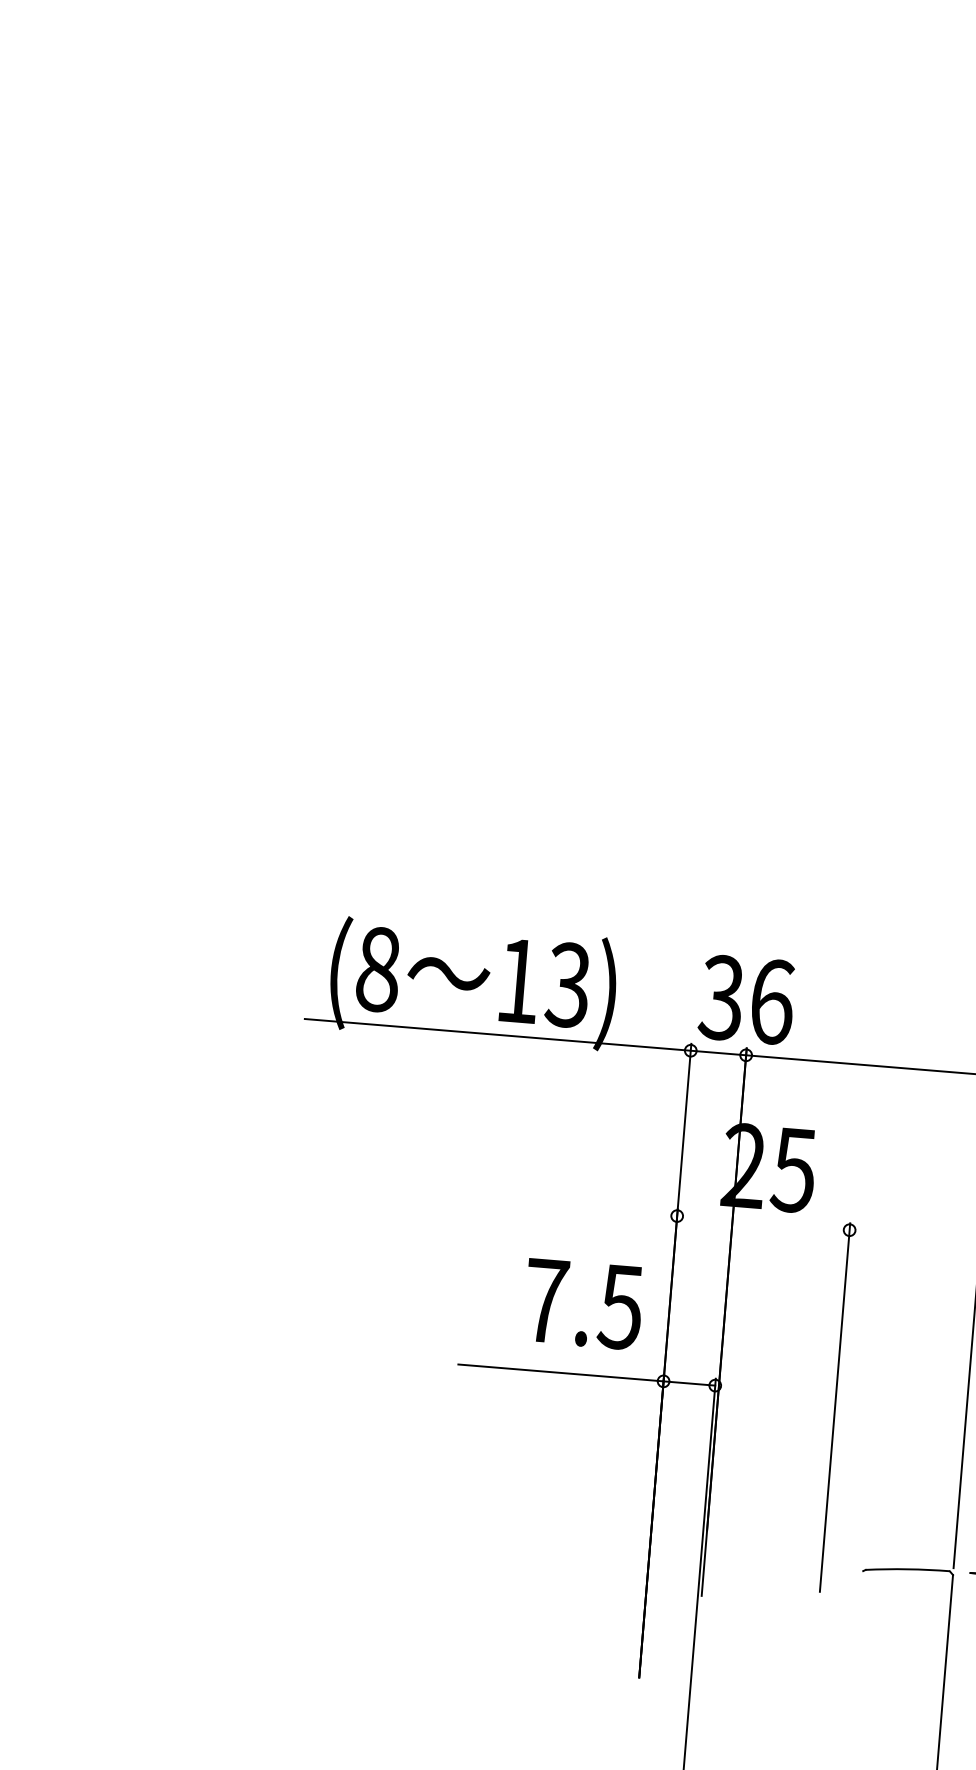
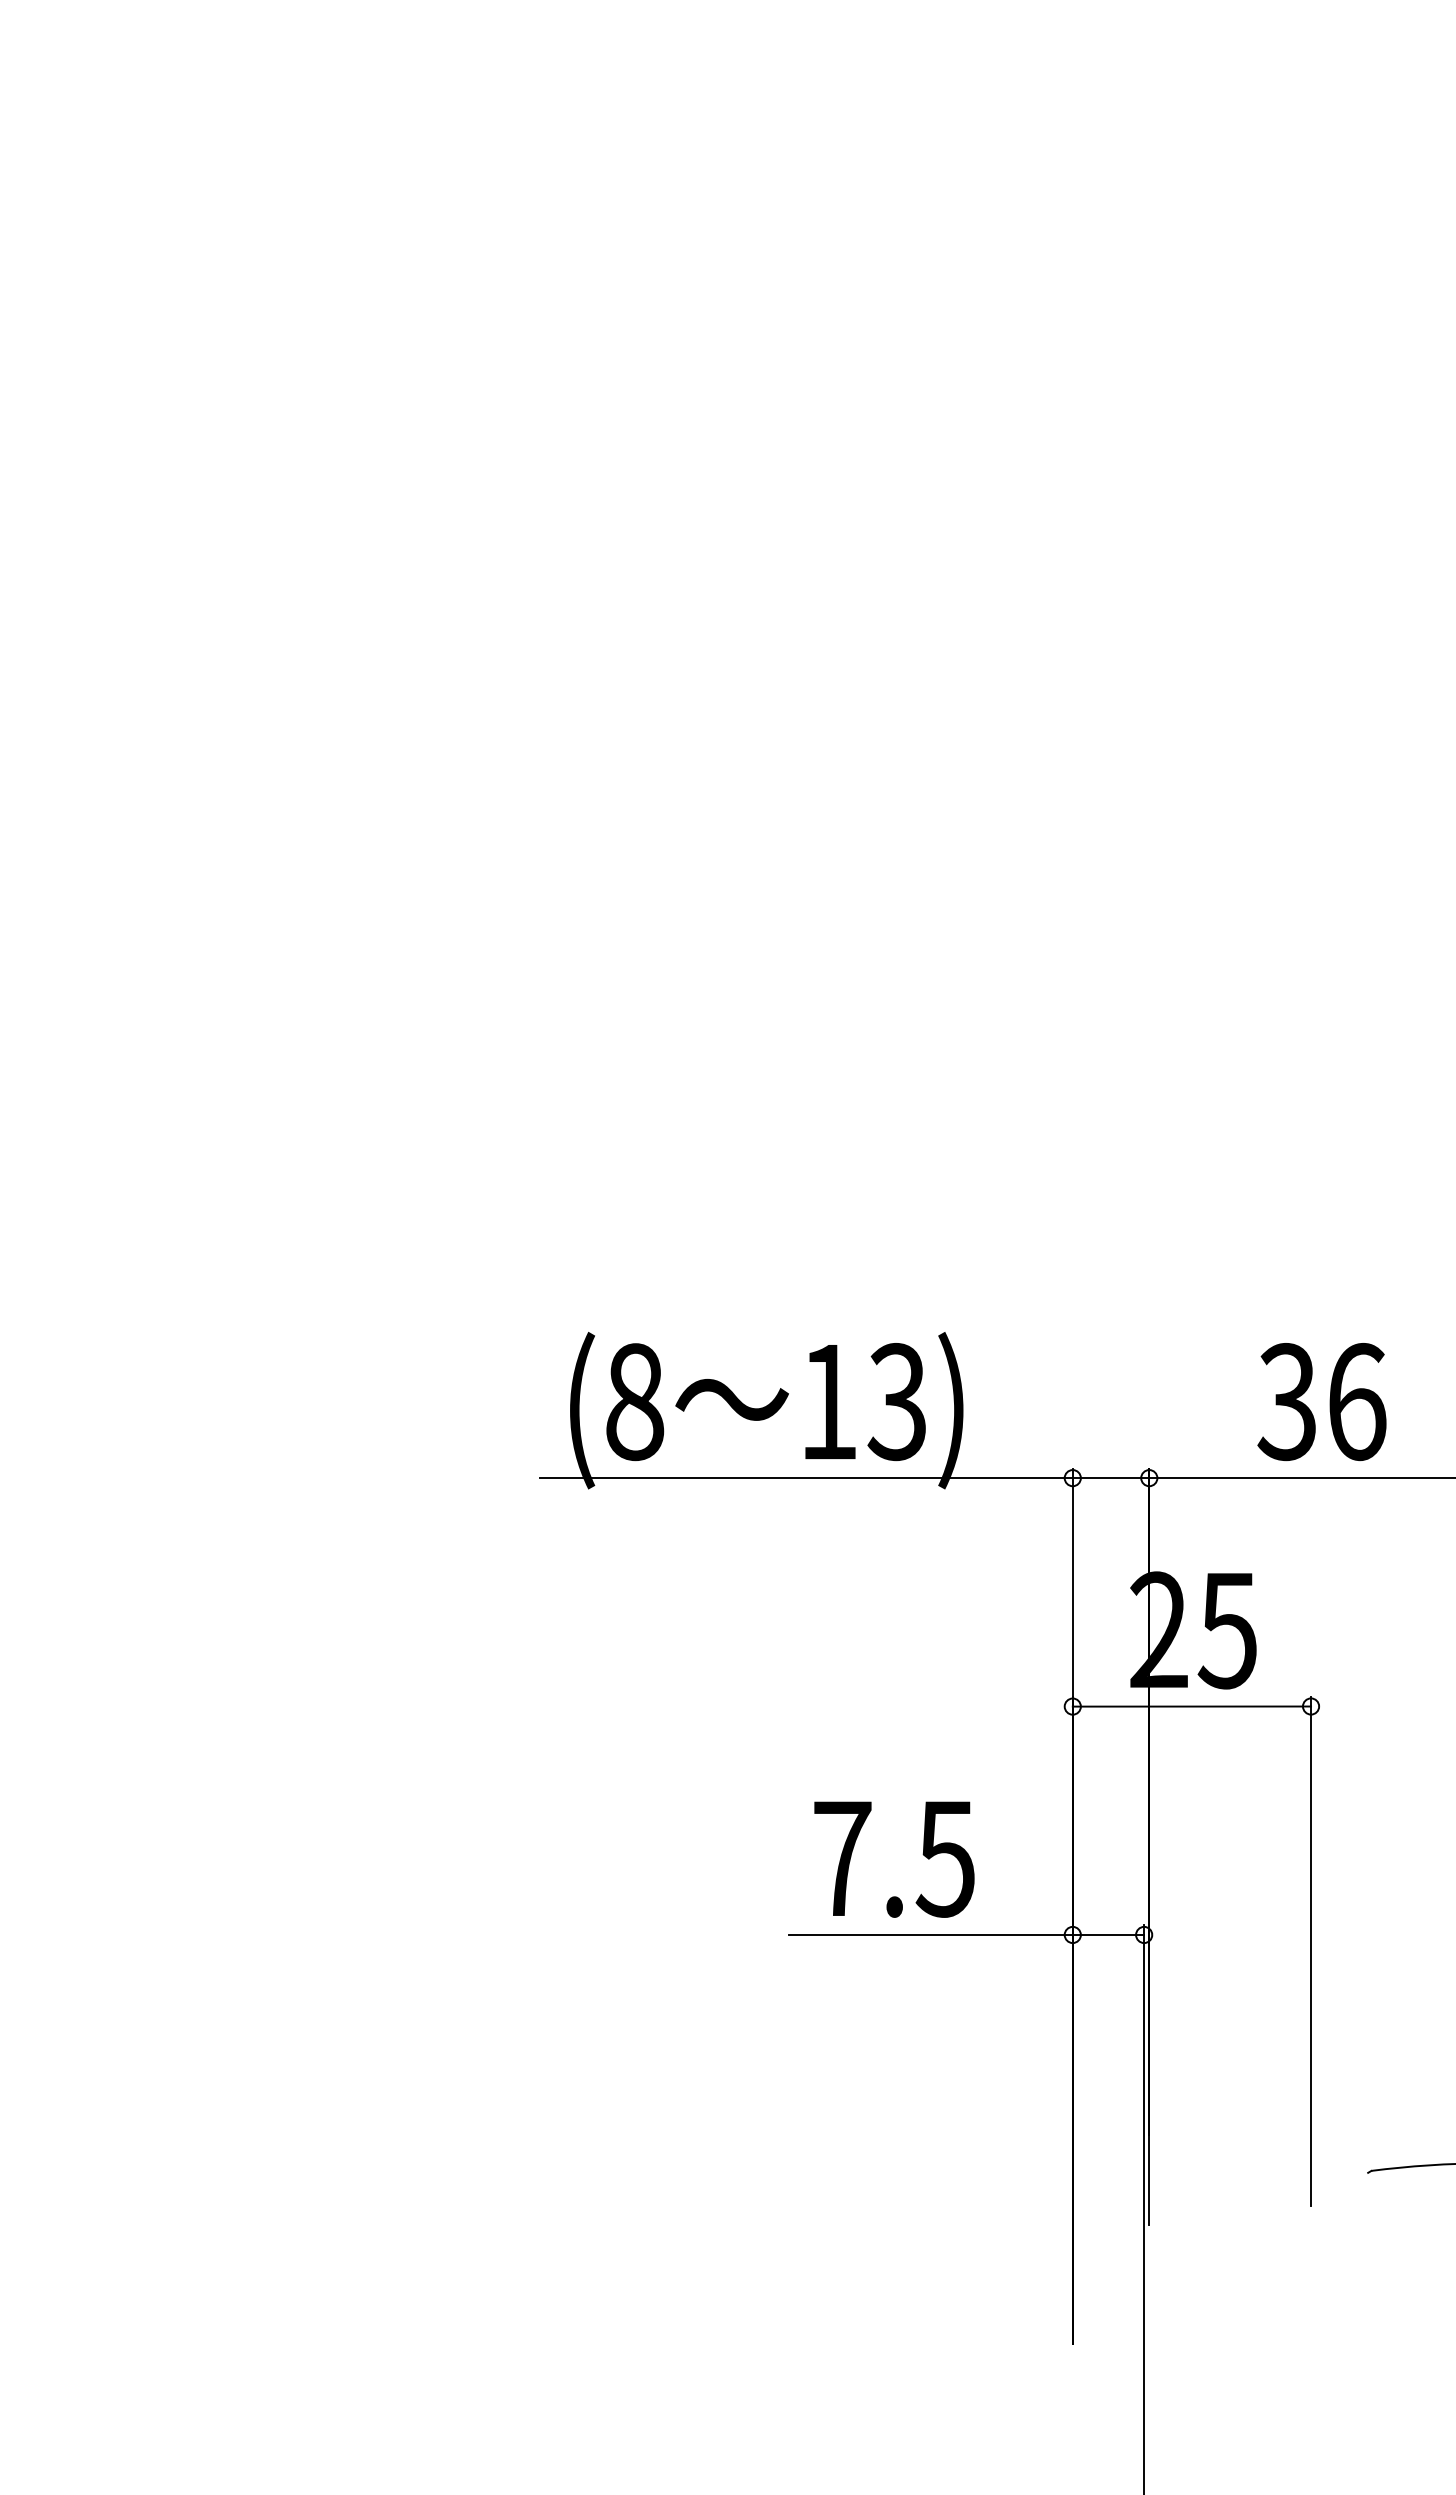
text: (746, 1000) -> (1321, 1402), moved
line: (763, 1223) -> (1191, 1706), added
text: (583, 1304) -> (894, 1859), moved

